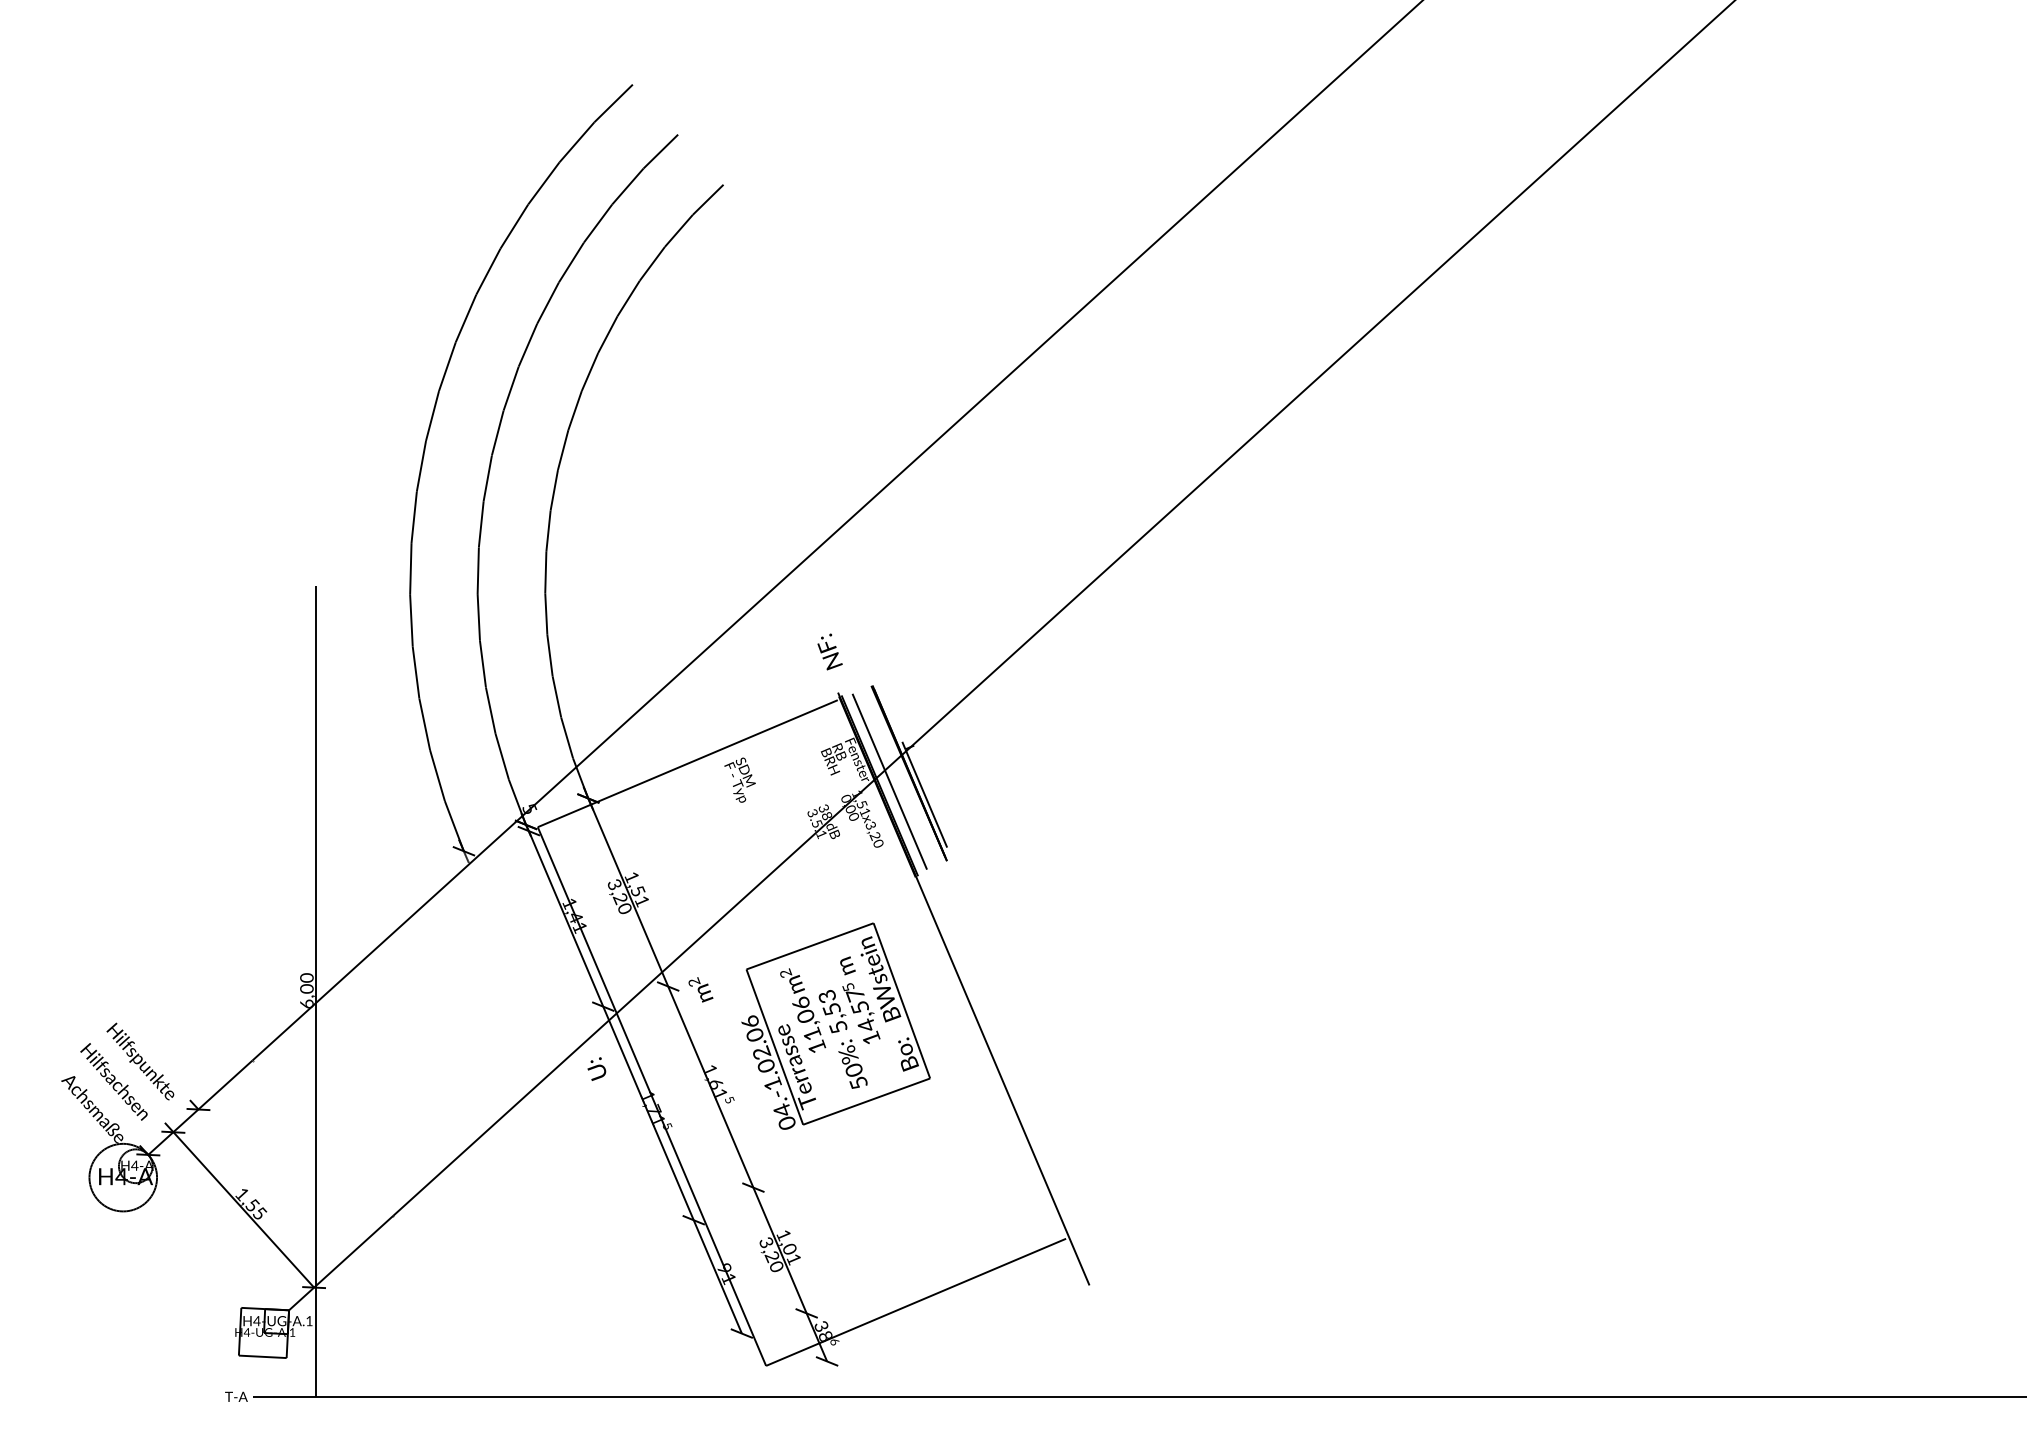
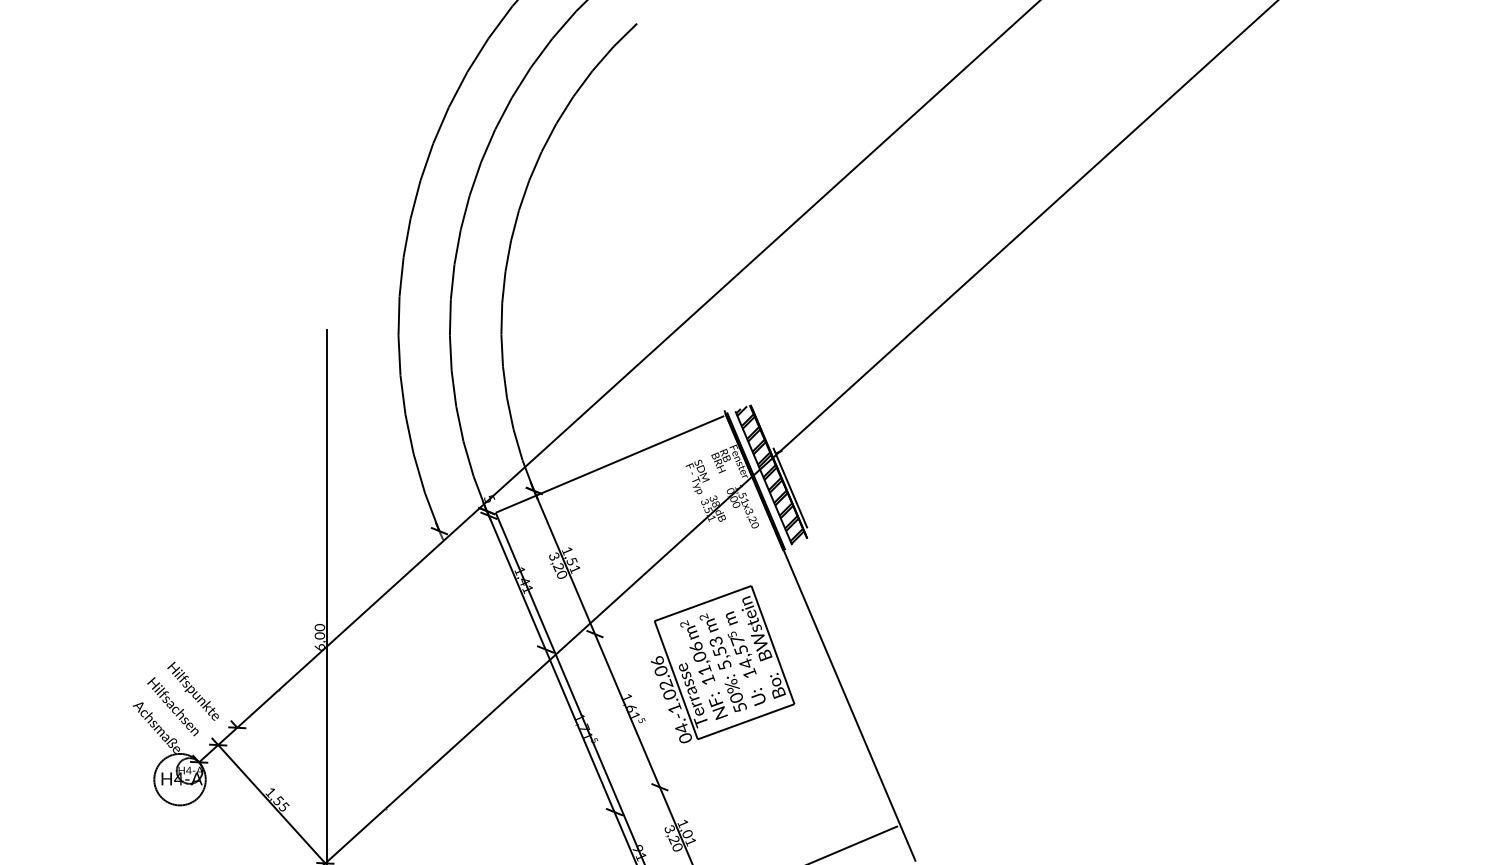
text: (829, 651) -> (717, 705), moved
hatch: (897, 777) -> (769, 474), added
text: (739, 779) -> (697, 476), moved
text: (700, 989) -> (708, 622), moved
text: (596, 1068) -> (758, 696), moved

